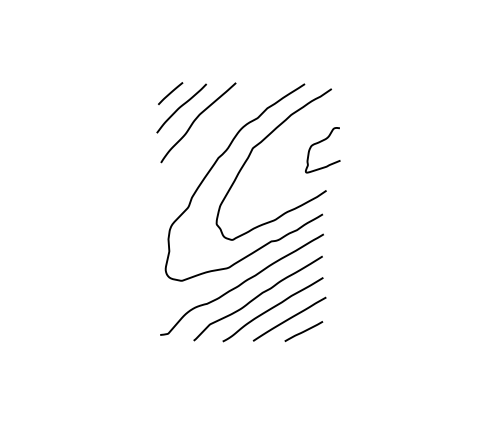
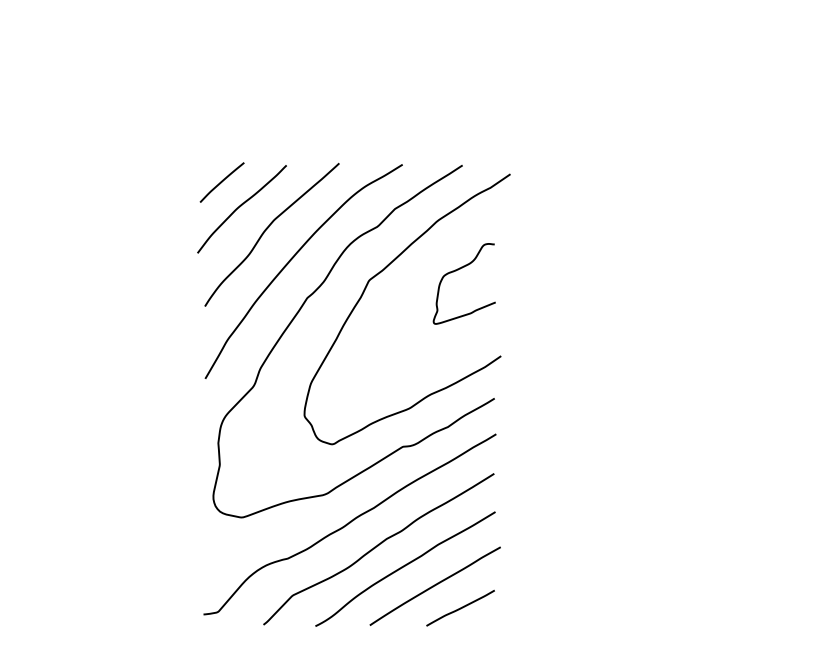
curve: (209, 137) -> (291, 261), added
curve: (319, 143) -> (458, 271), moved

